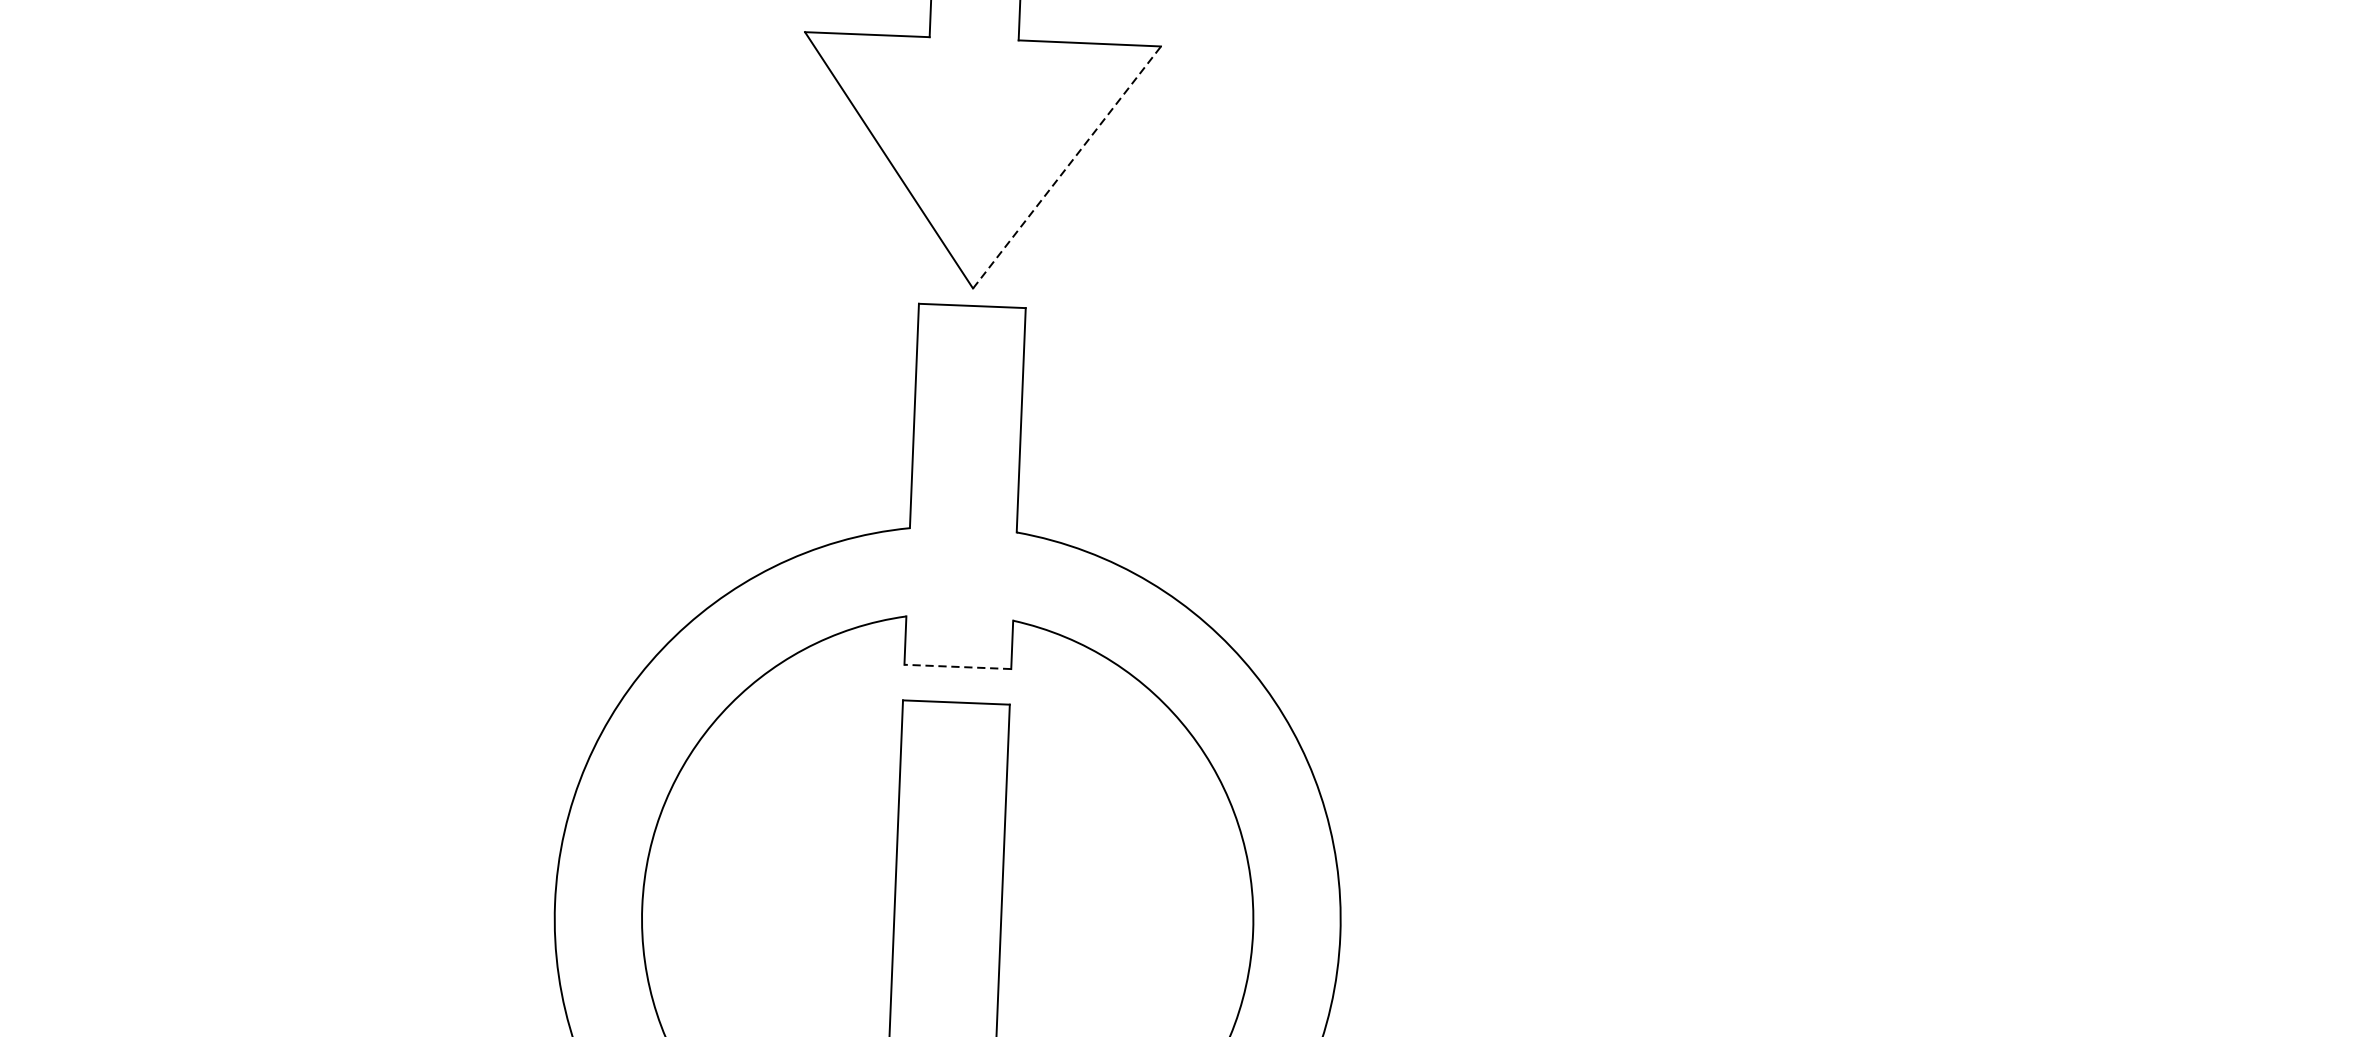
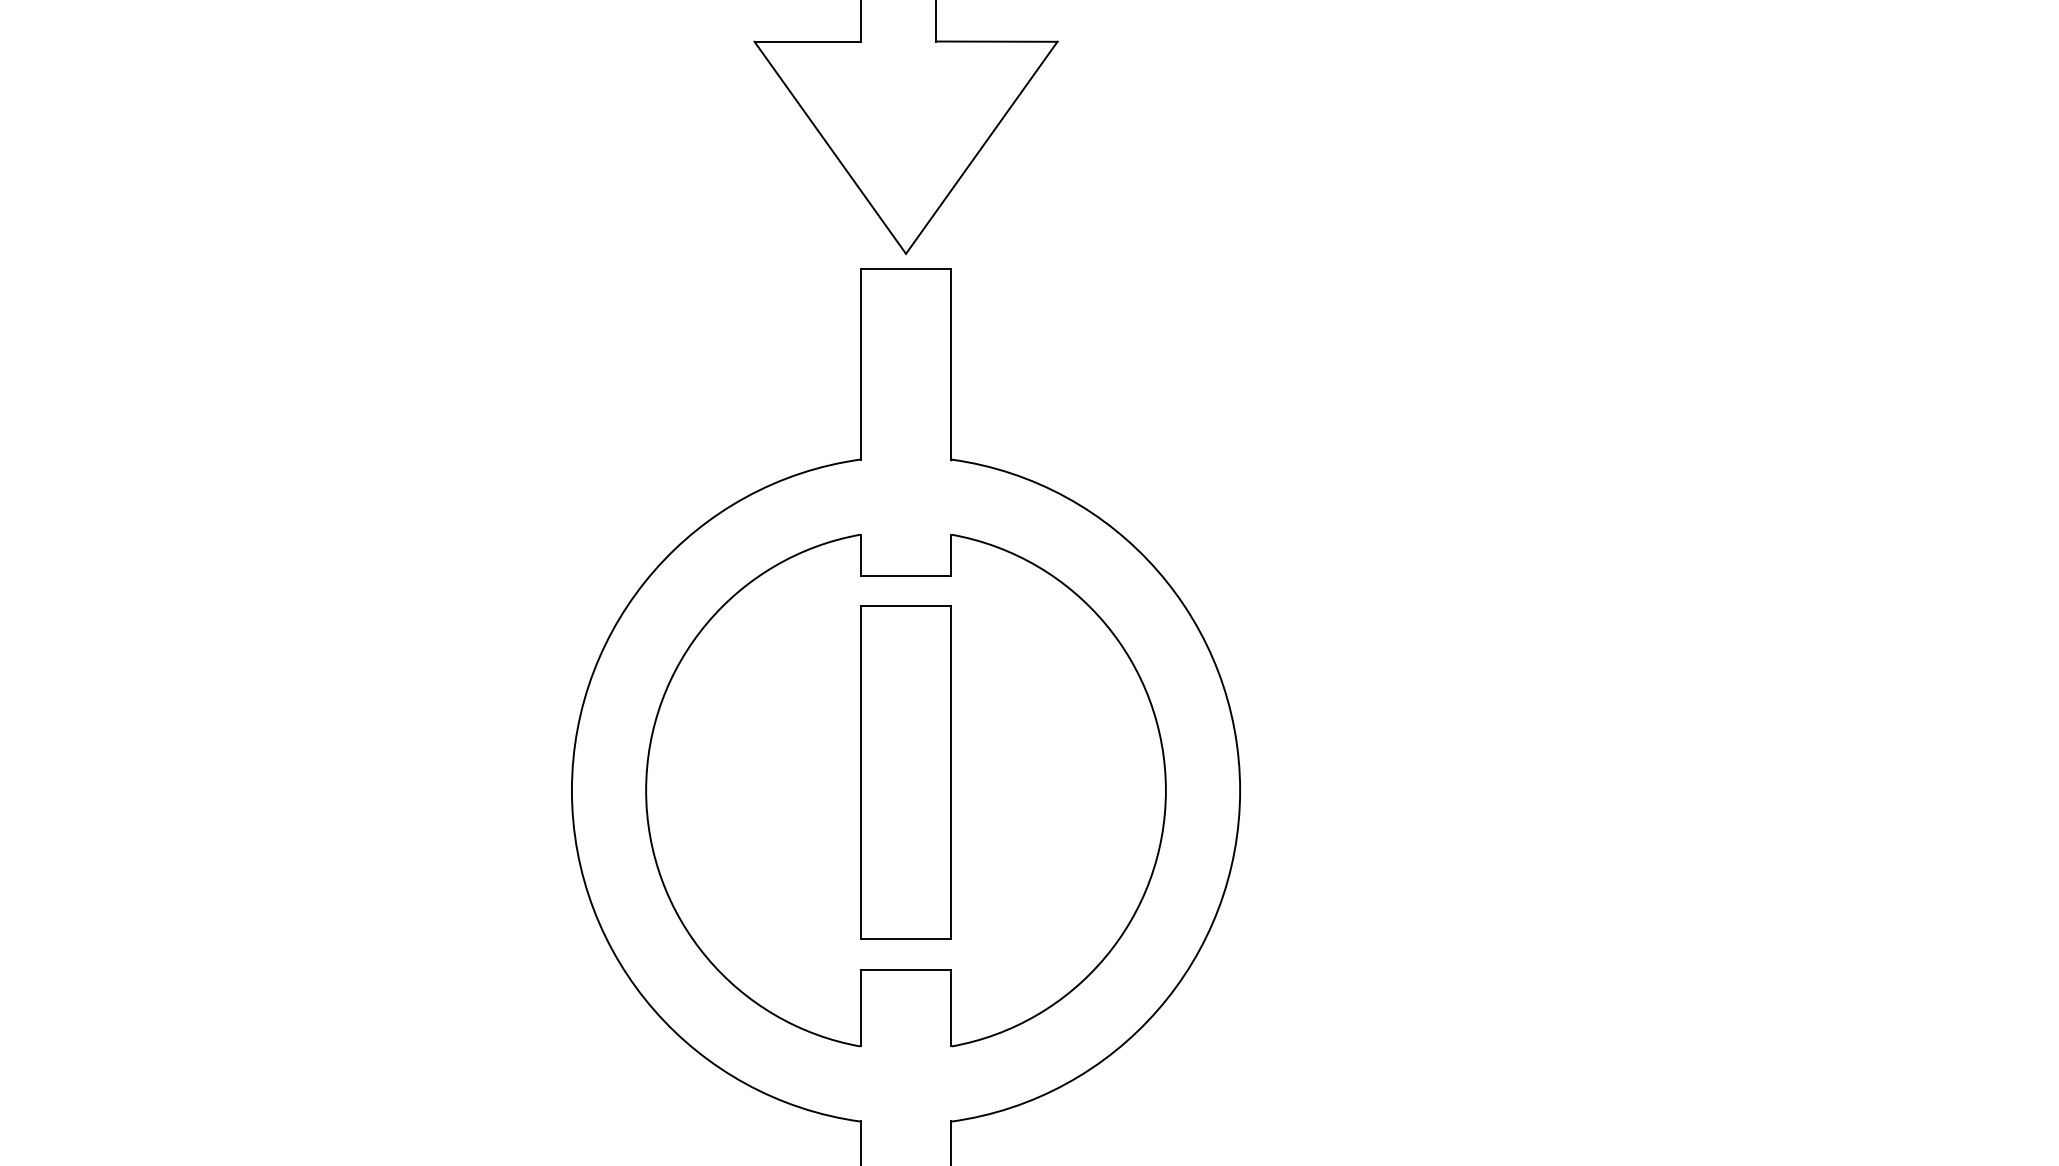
line: (1067, 167) -> (982, 147), dashed -> solid
line: (957, 666) -> (905, 575), dashed -> solid

